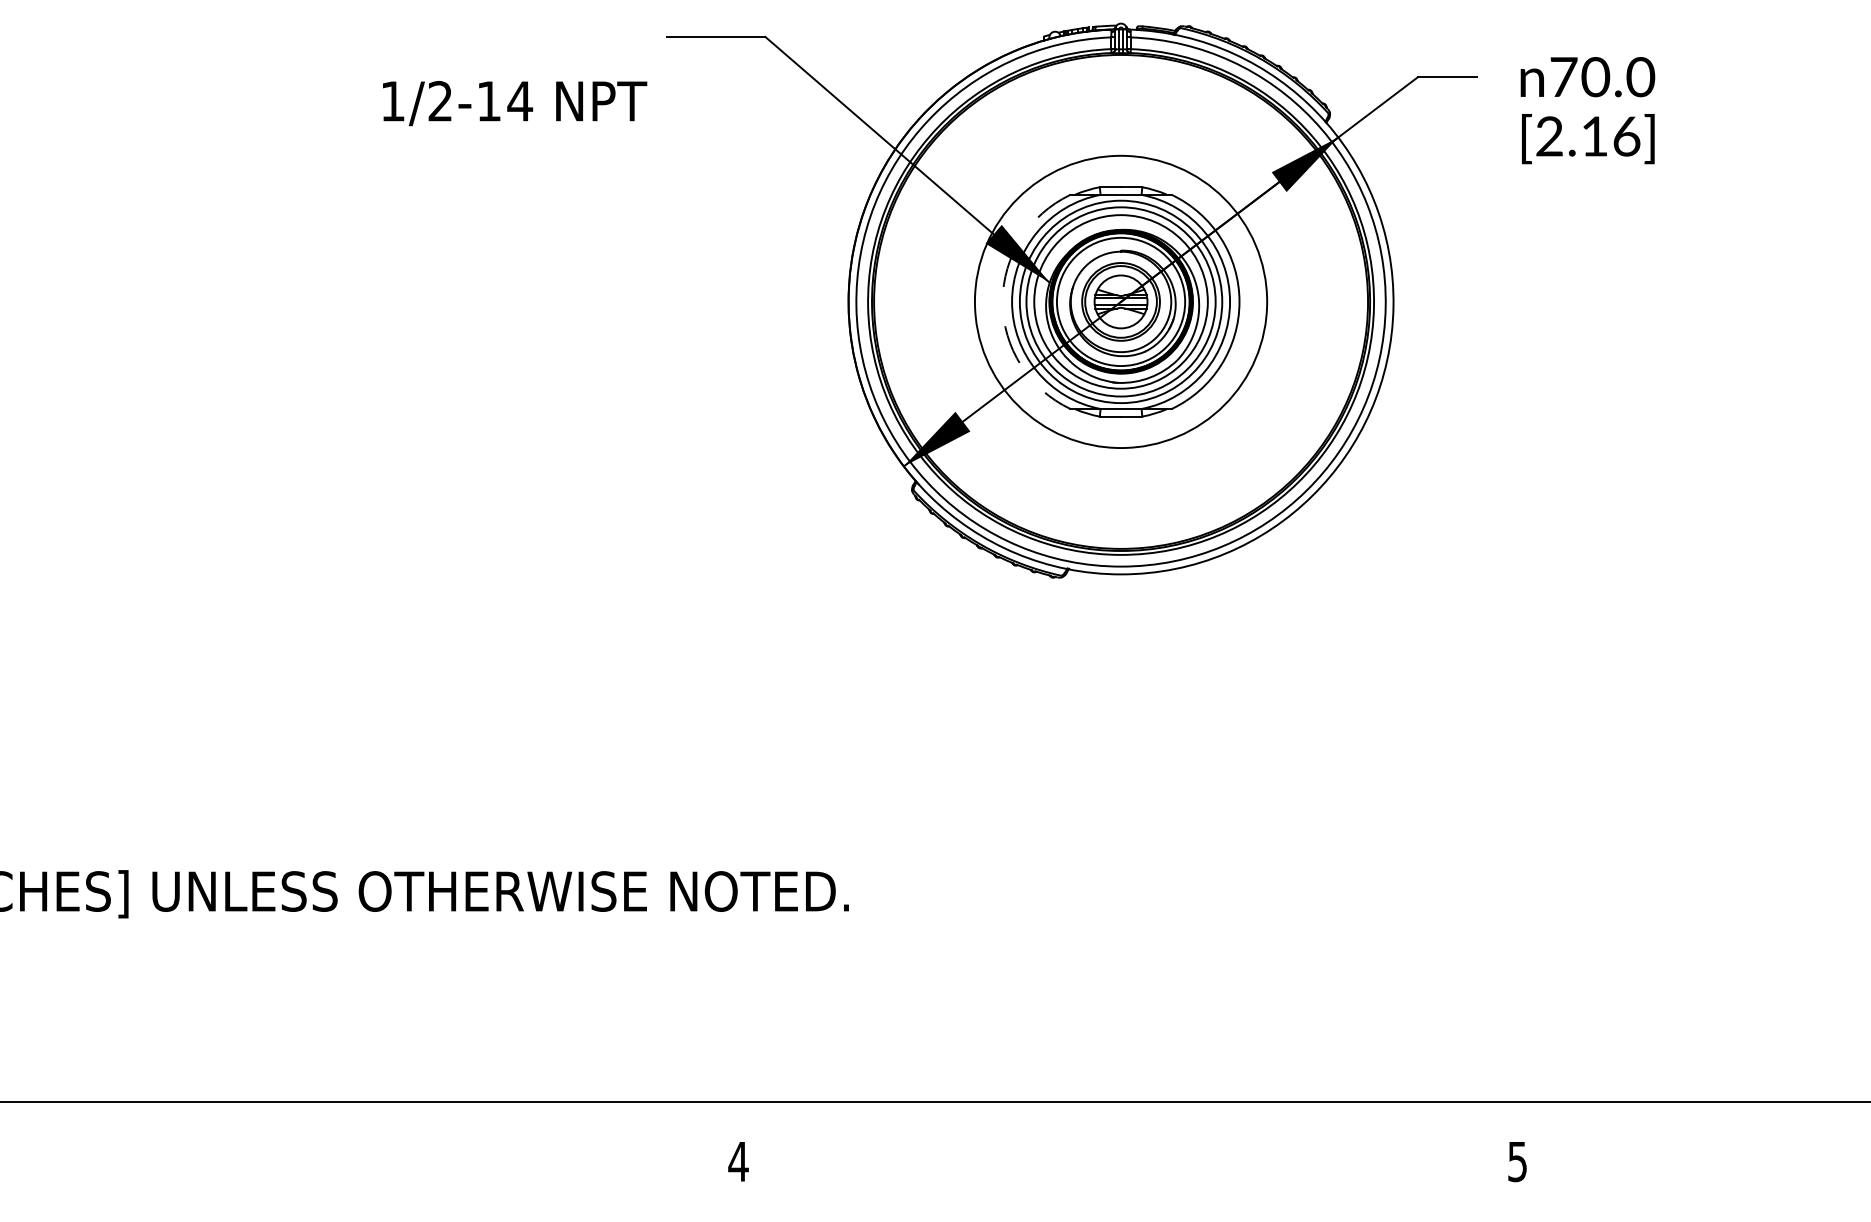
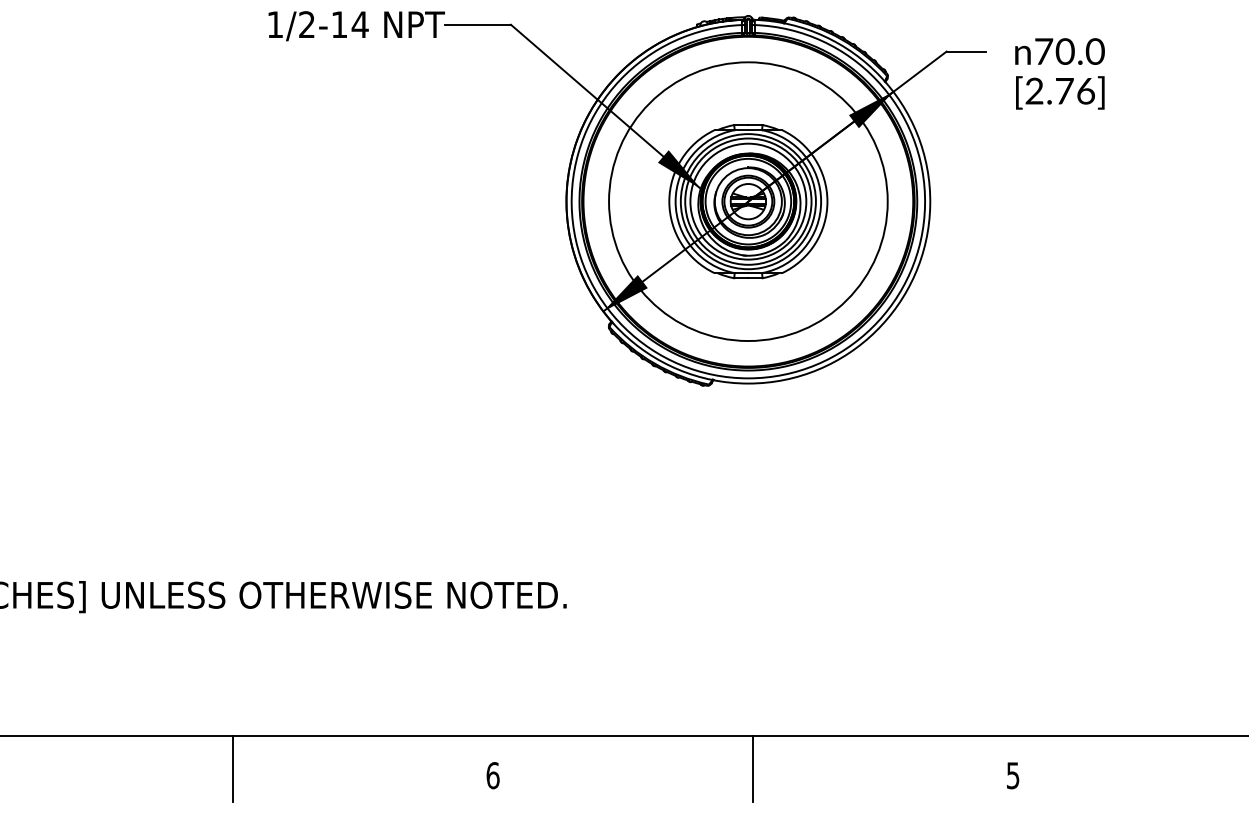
text: (514, 103) -> (356, 26), moved
text: (1594, 136) -> (1064, 91), [2.16] -> [2.76]
arc: (1002, 301) -> (669, 201), dashed -> solid
circle: (1121, 301) -> (748, 201), size x1.43
line: (349, 1152) -> (233, 769), added
line: (1128, 1152) -> (753, 769), added
text: (737, 1161) -> (492, 775), 4 -> 6

